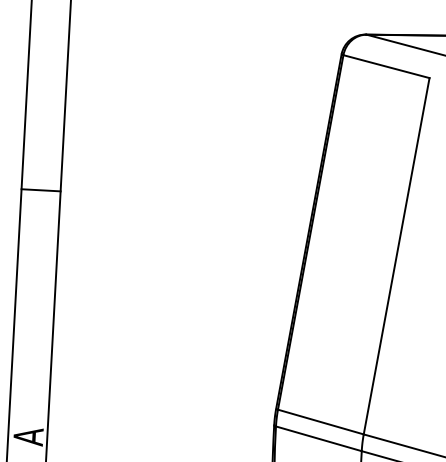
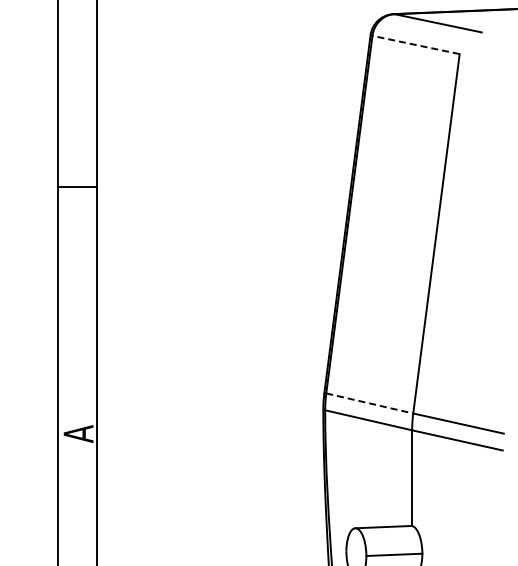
line: (386, 67) -> (416, 45), solid -> dashed
line: (320, 422) -> (369, 403), solid -> dashed

